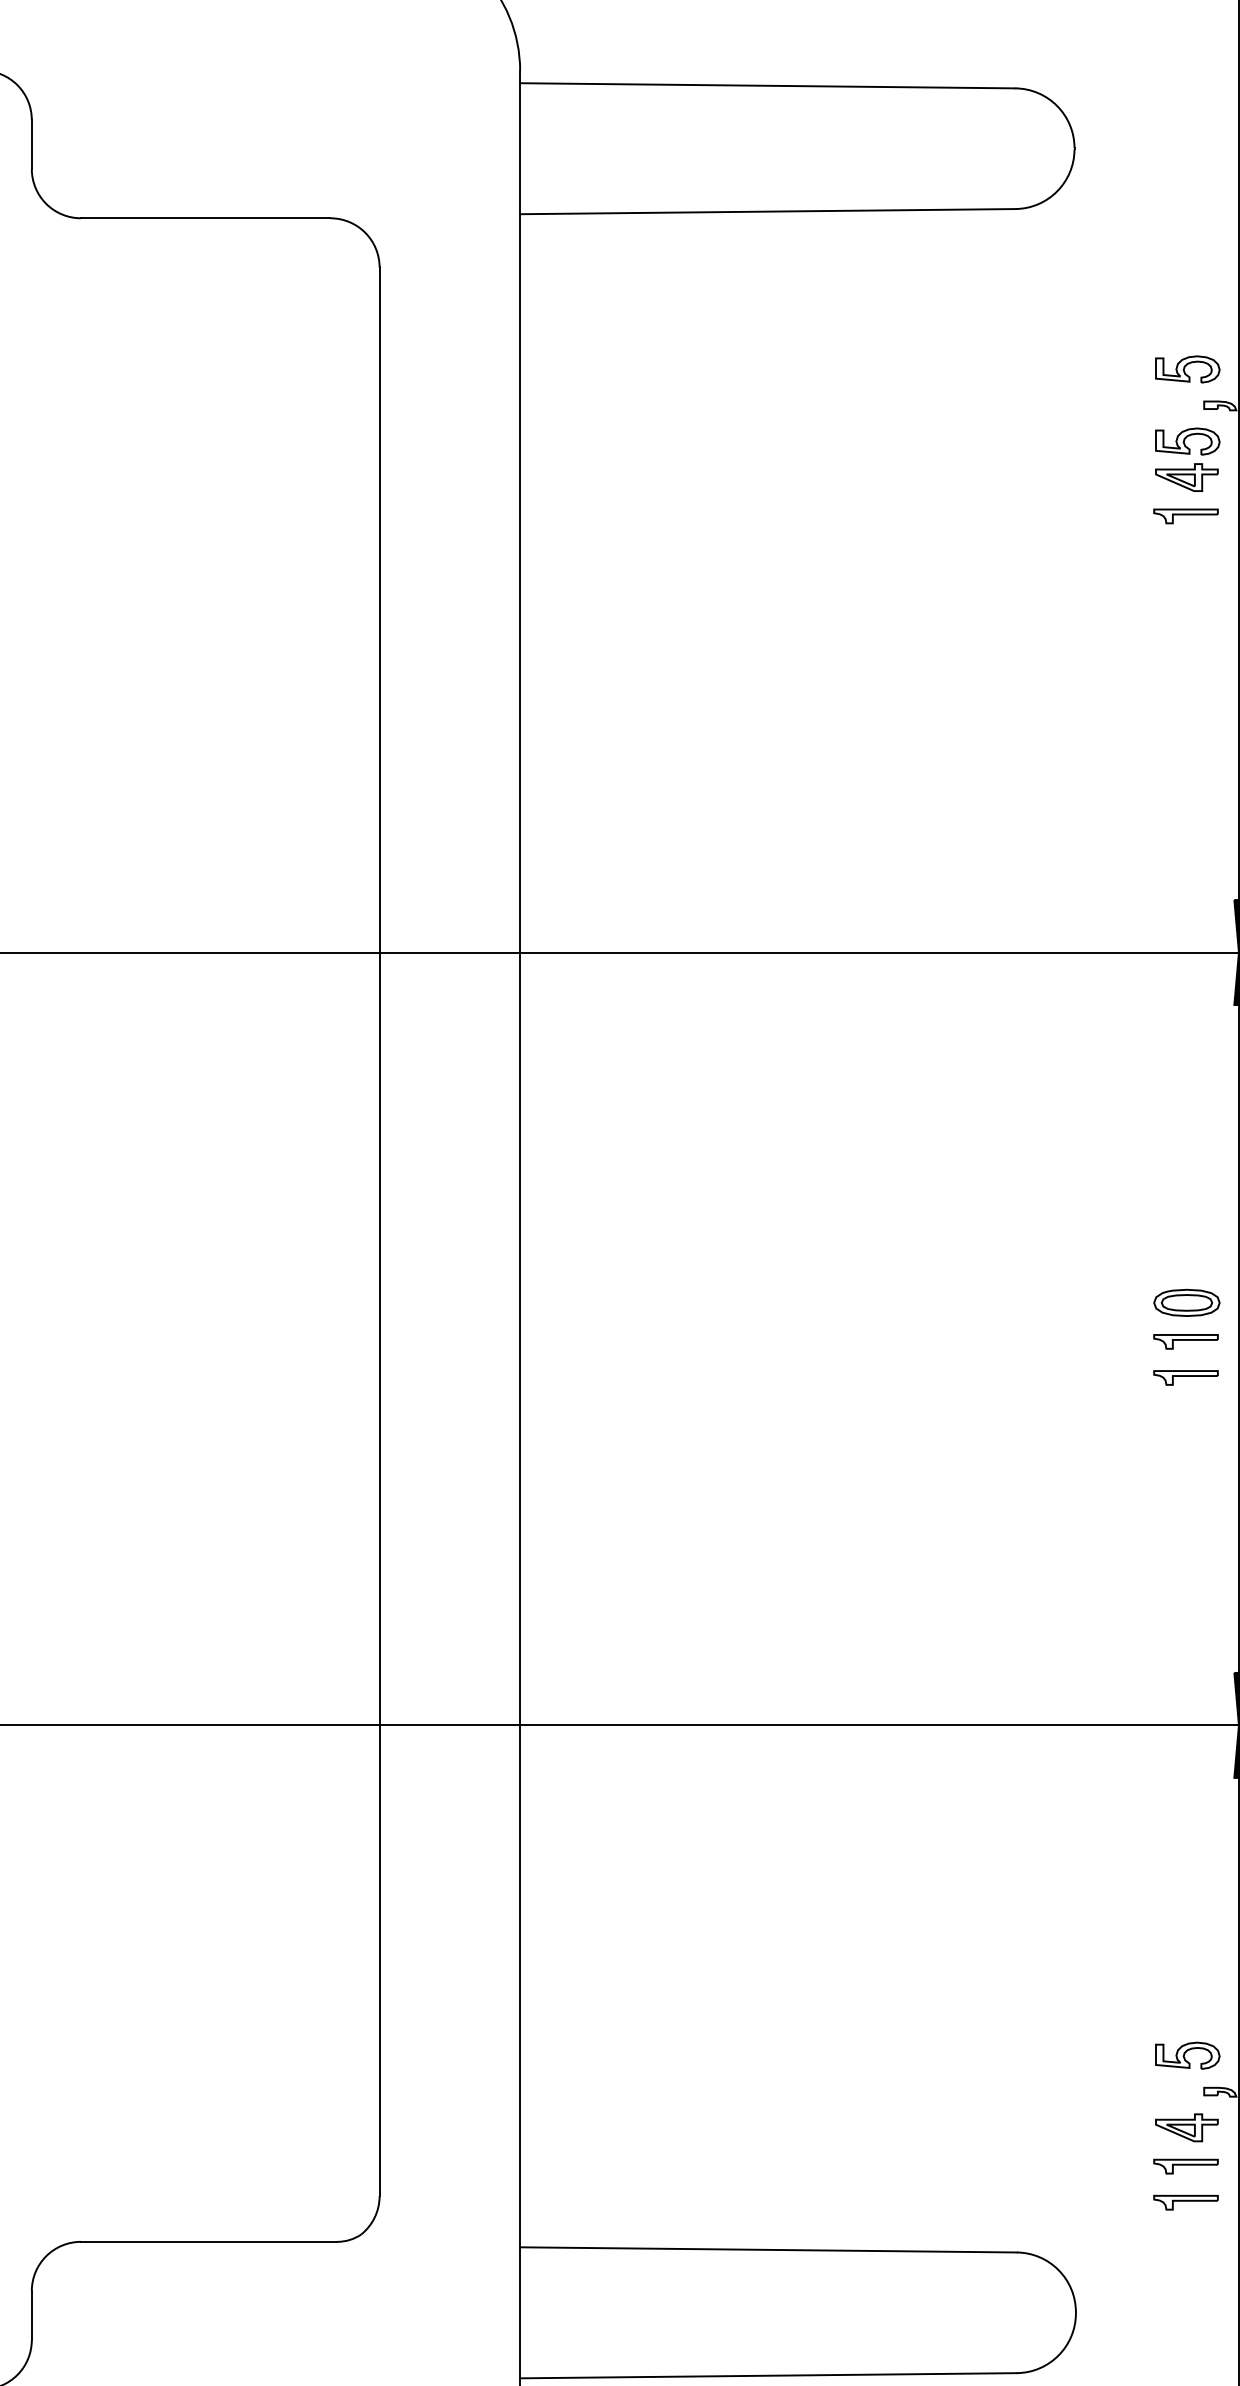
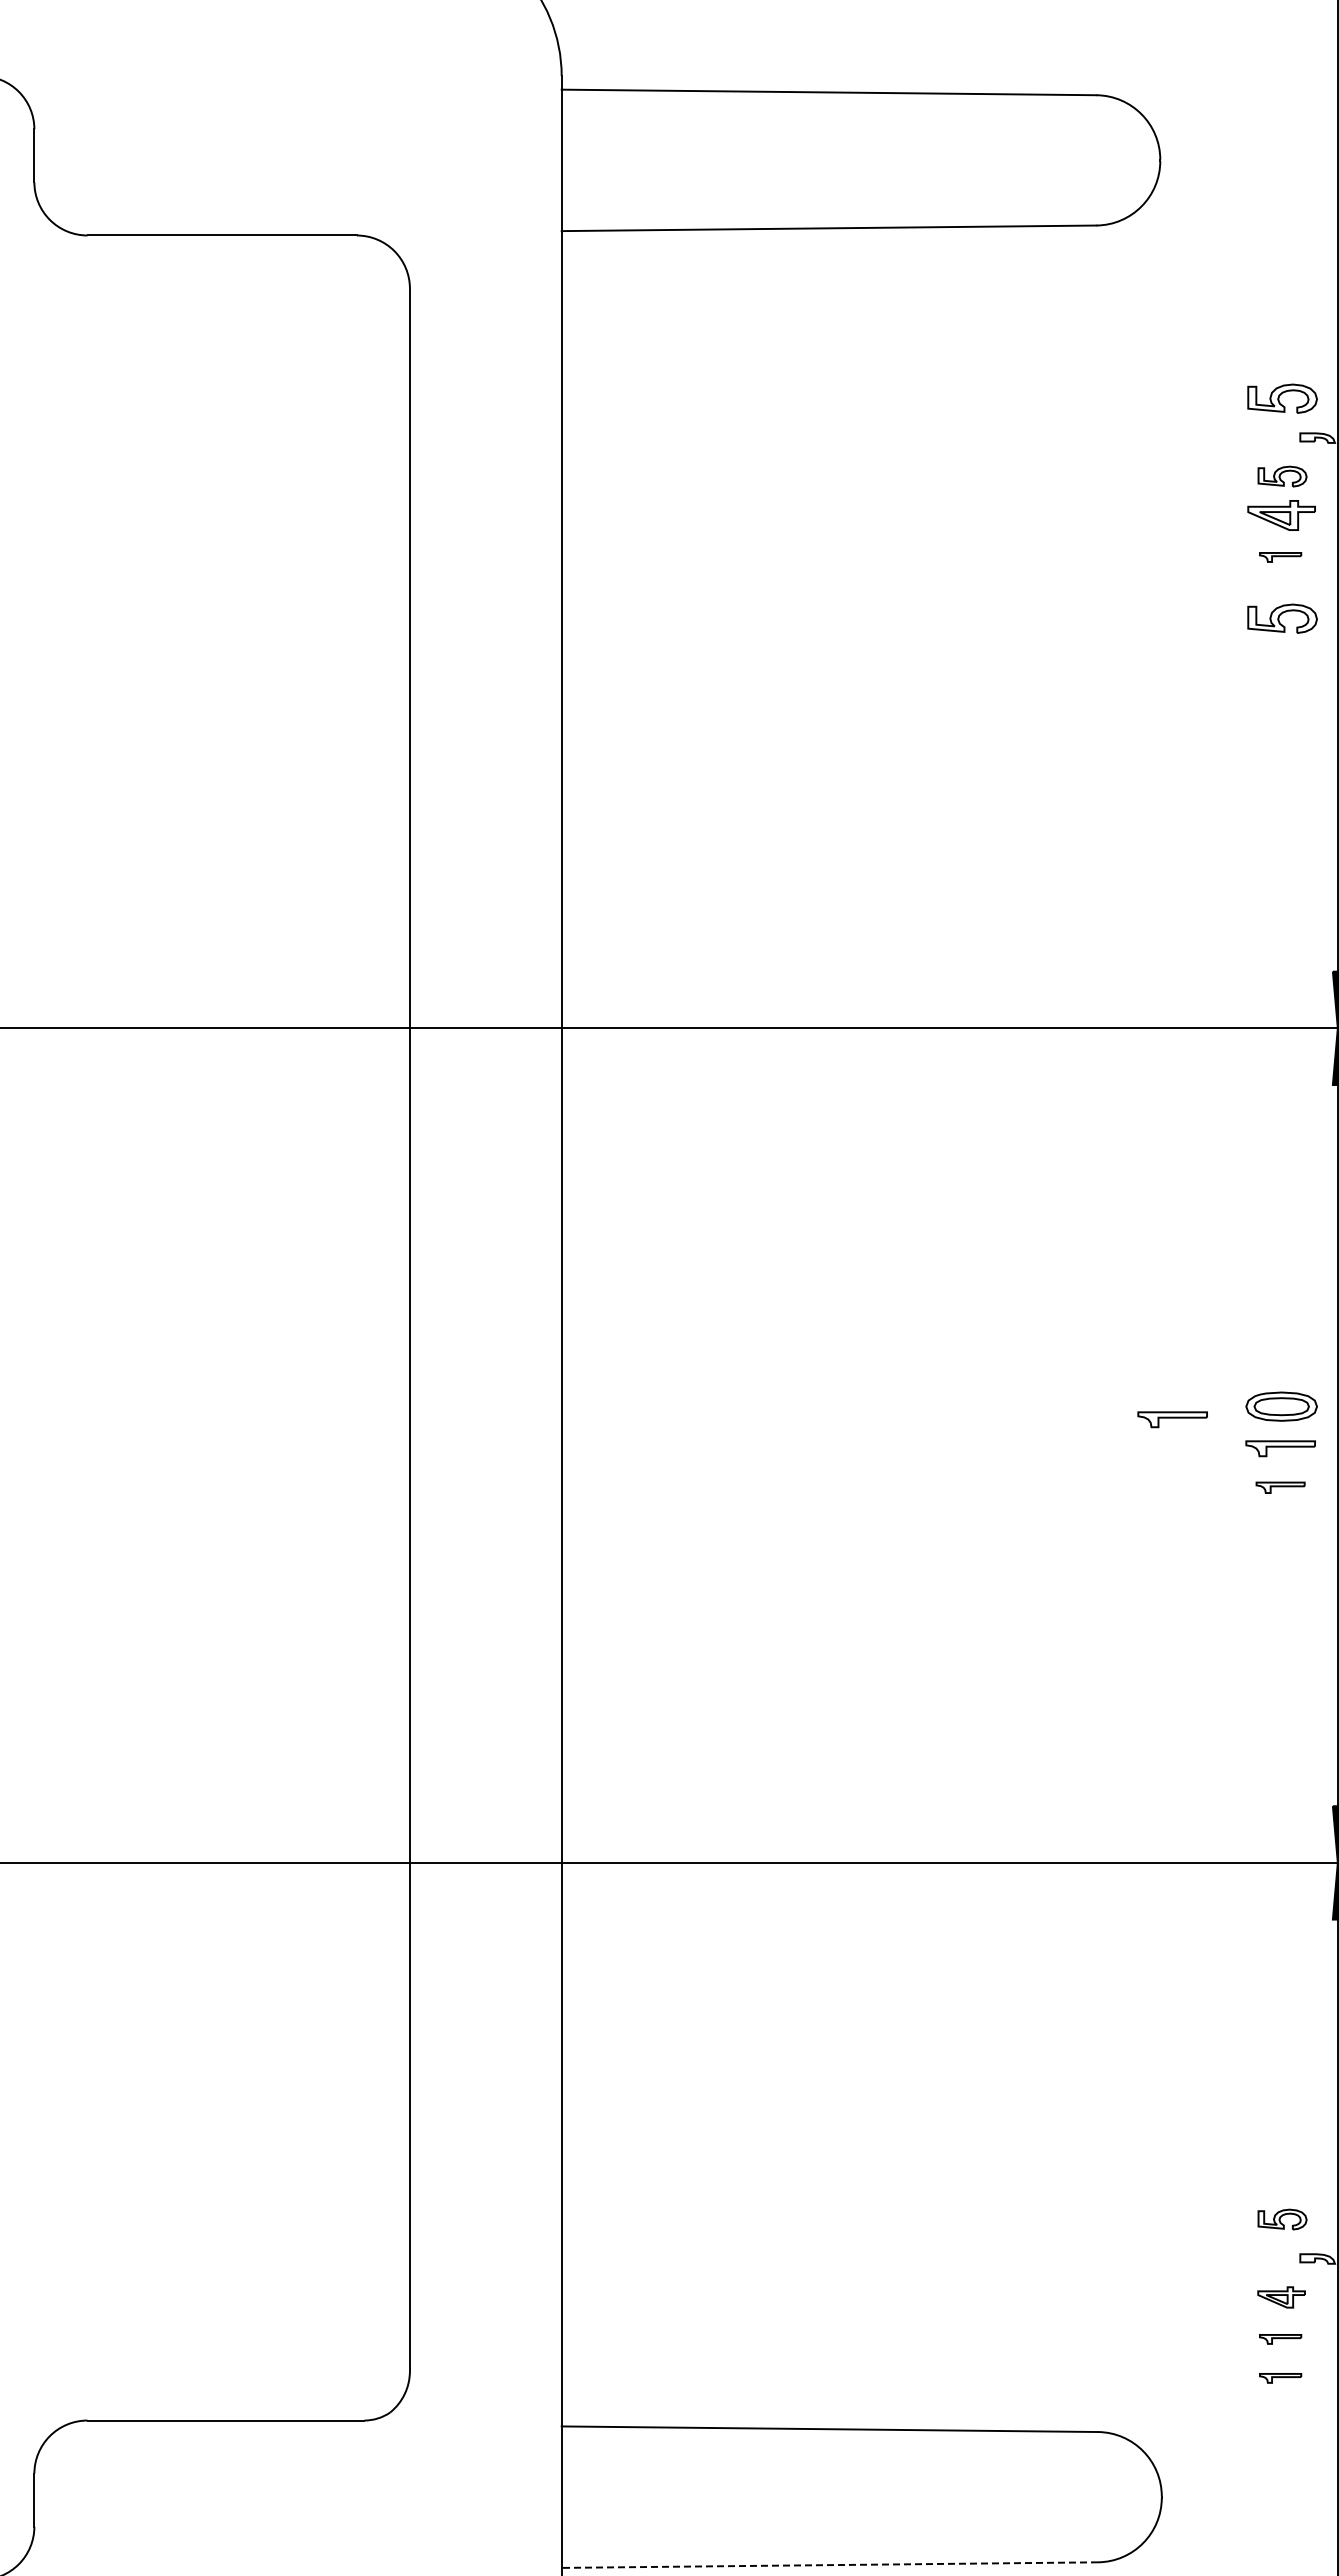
part: (1187, 441) -> (1282, 476), size x0.7
part: (1185, 516) -> (1280, 557), size x0.6
part: (1187, 572) -> (1282, 618), added
part: (1085, 1314) -> (1172, 1419), added
part: (1185, 1377) -> (1280, 1487), size x0.7
part: (1187, 2055) -> (1282, 2219), size x0.7
part: (1186, 2127) -> (1281, 2297), size x0.7
part: (1185, 2166) -> (1280, 2339), size x0.6
part: (1185, 2202) -> (1280, 2378), size x0.6
line: (768, 2376) -> (829, 2565), solid -> dashed

